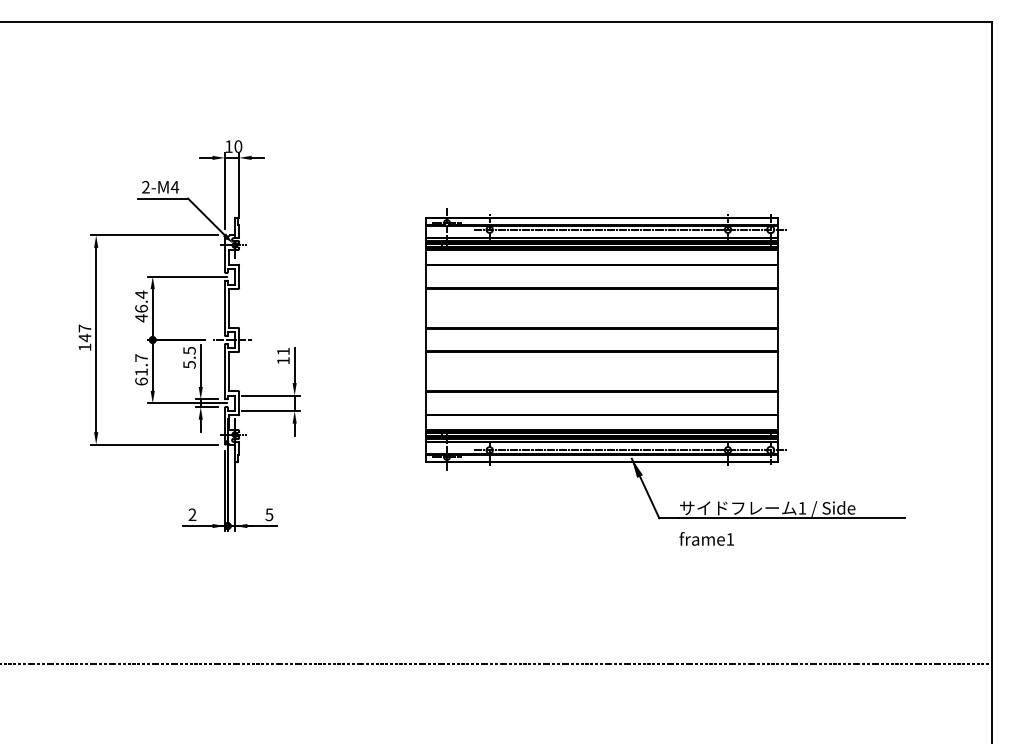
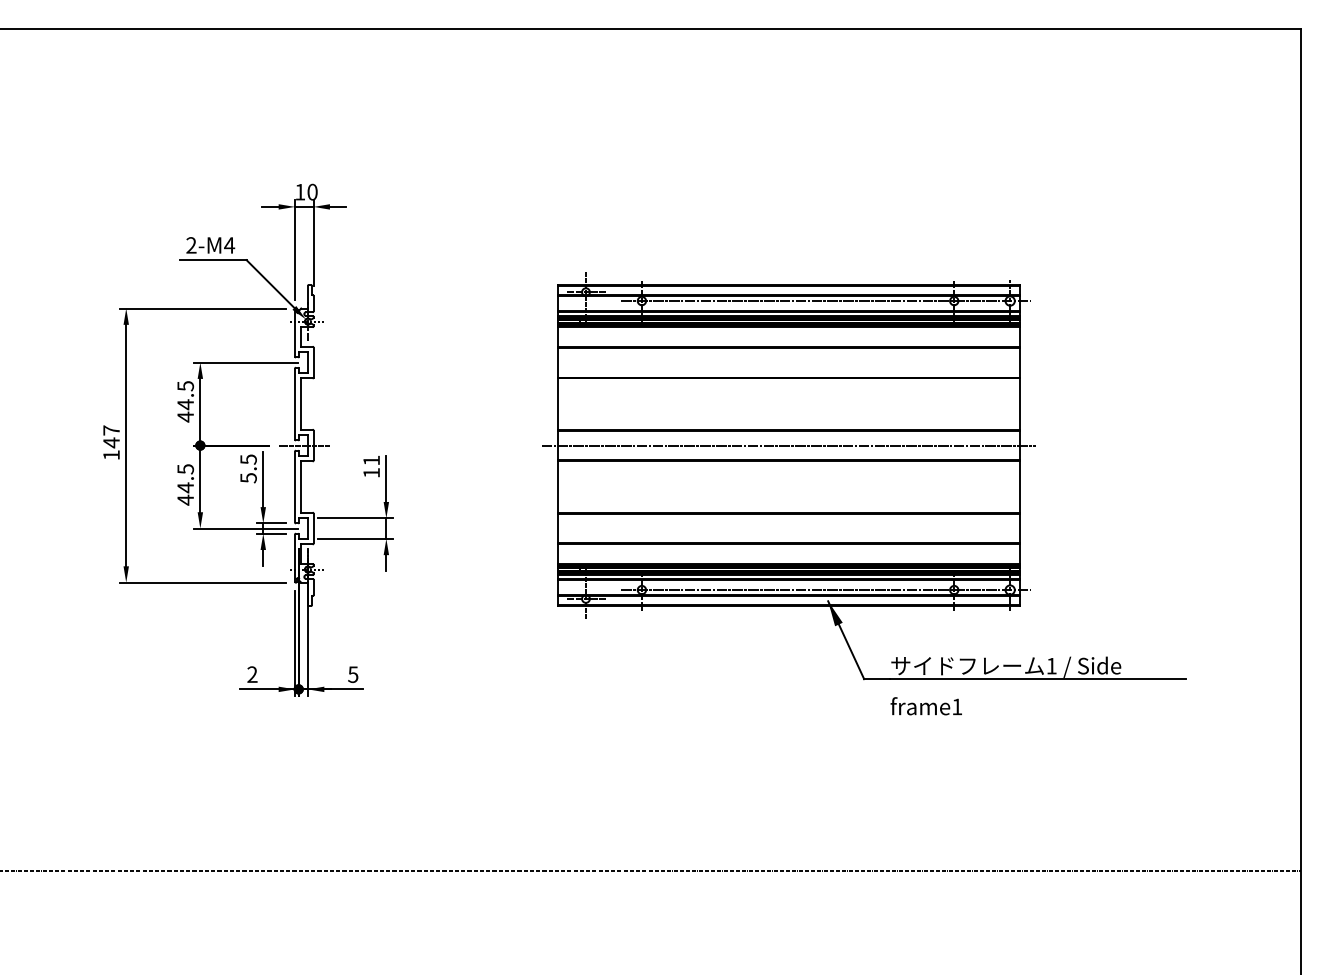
text: (141, 301) -> (185, 395), 46.4 -> 44.5
line: (601, 340) -> (788, 446), added
text: (141, 369) -> (185, 484), 61.7 -> 44.5

